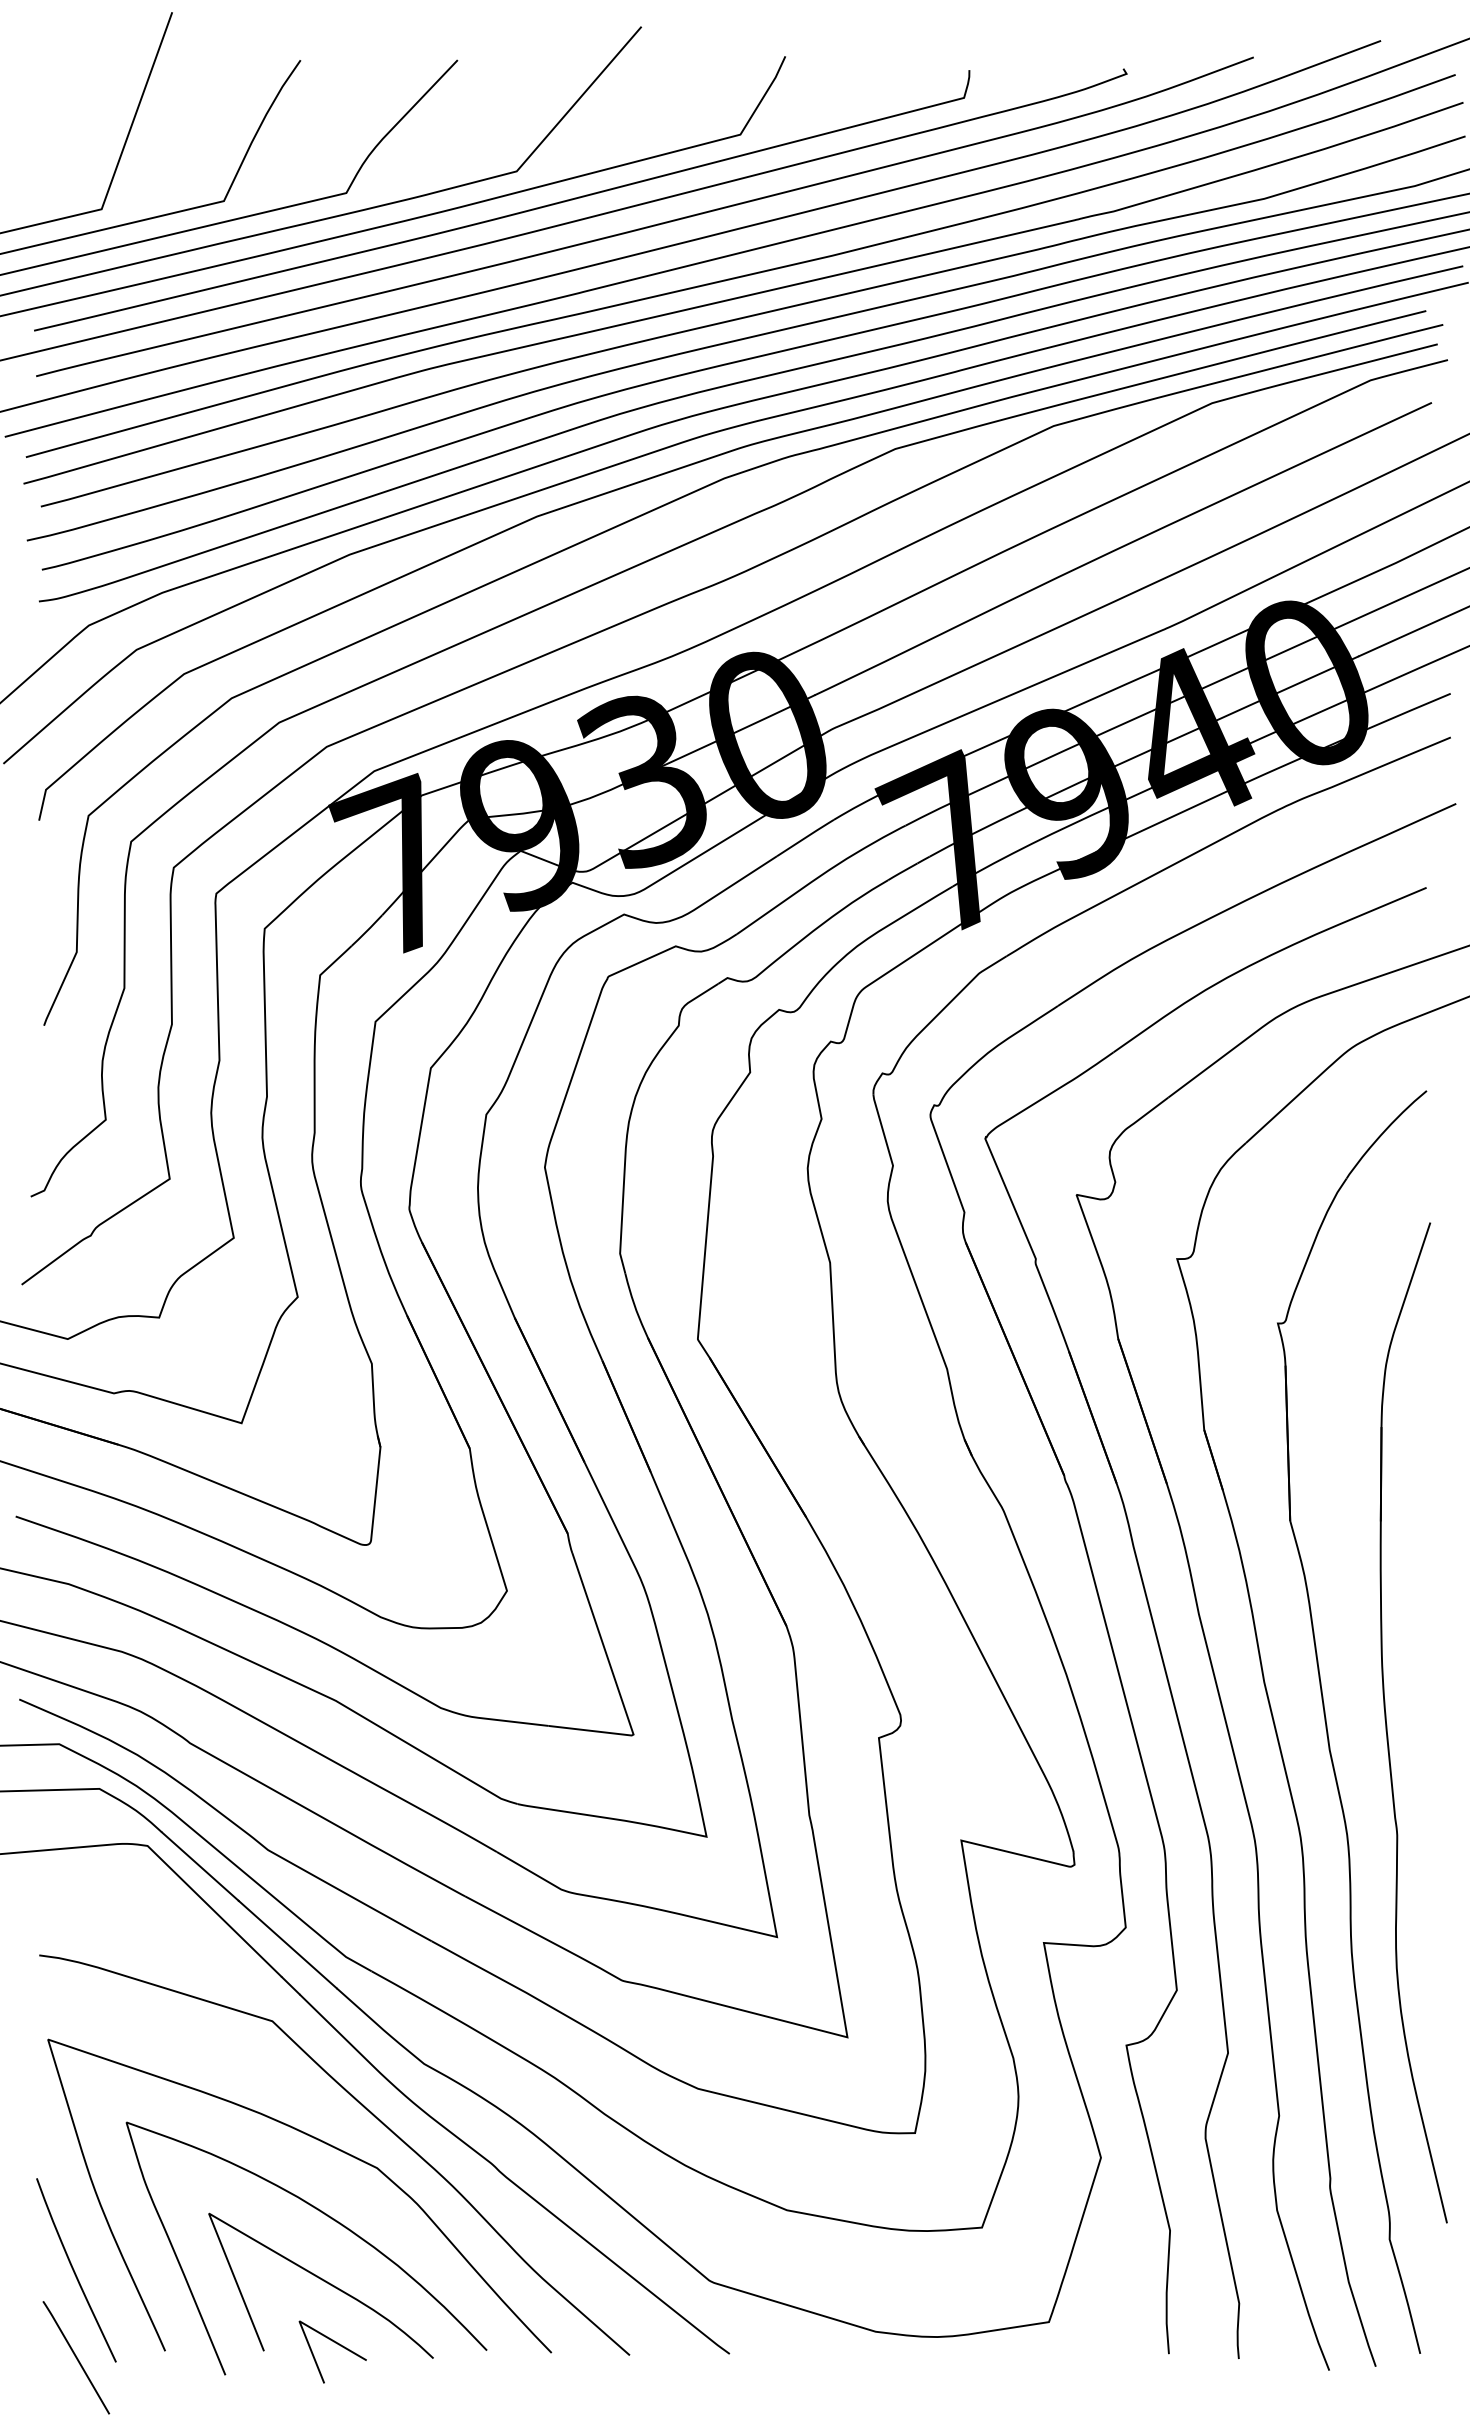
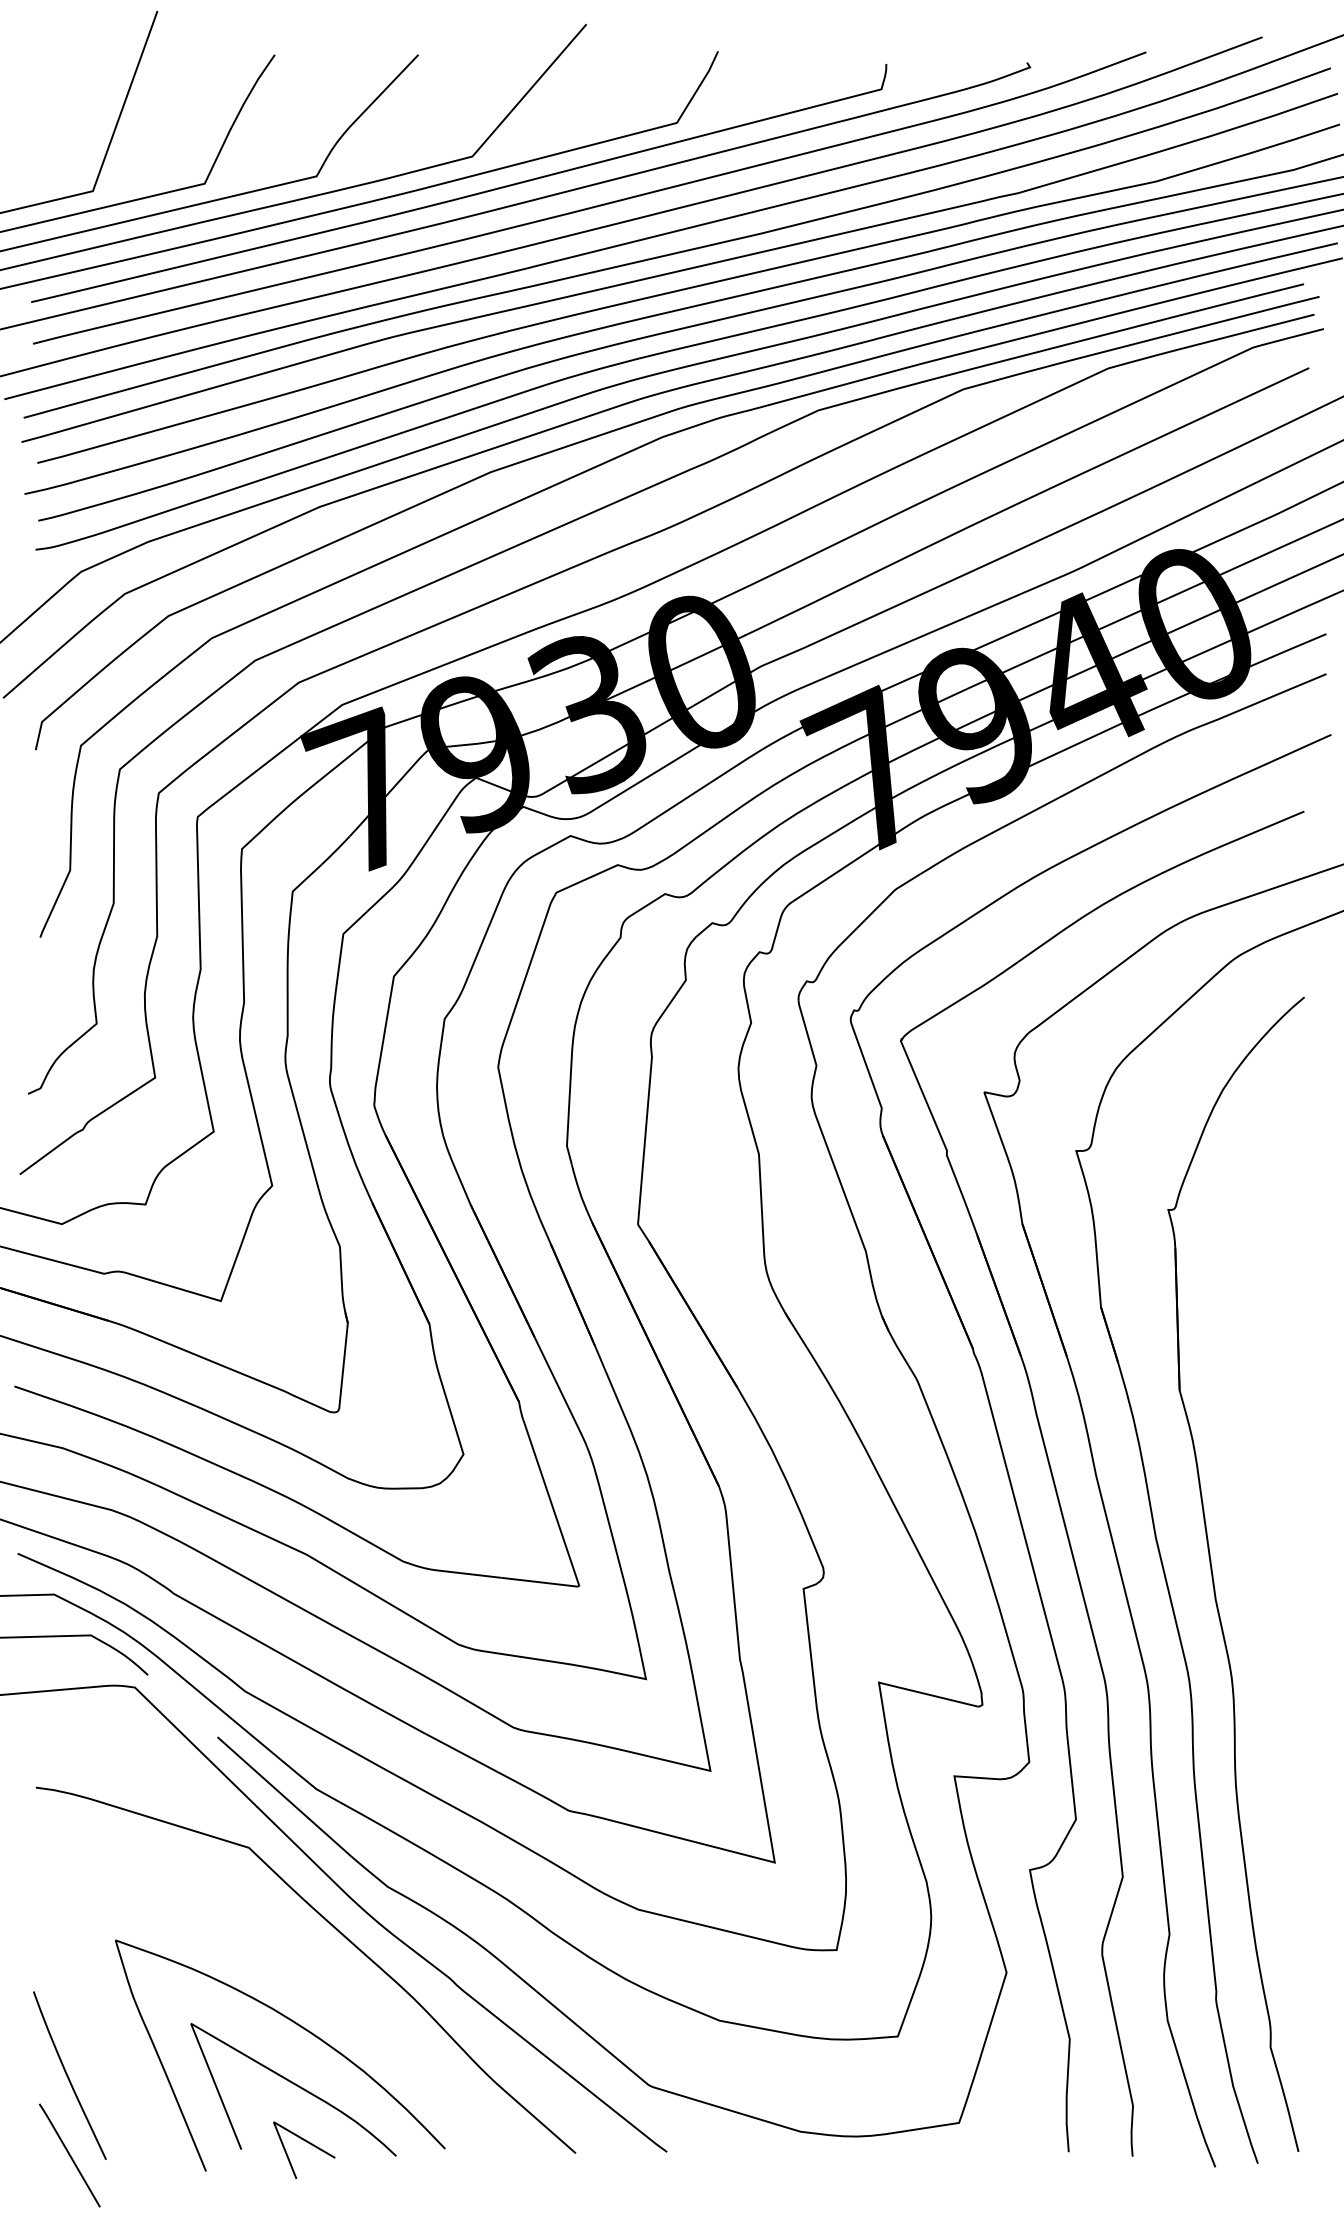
part: (1387, 1724) -> (1268, 1576), removed
line: (199, 1866) -> (182, 1706), removed
curve: (319, 2141) -> (292, 1957), removed

